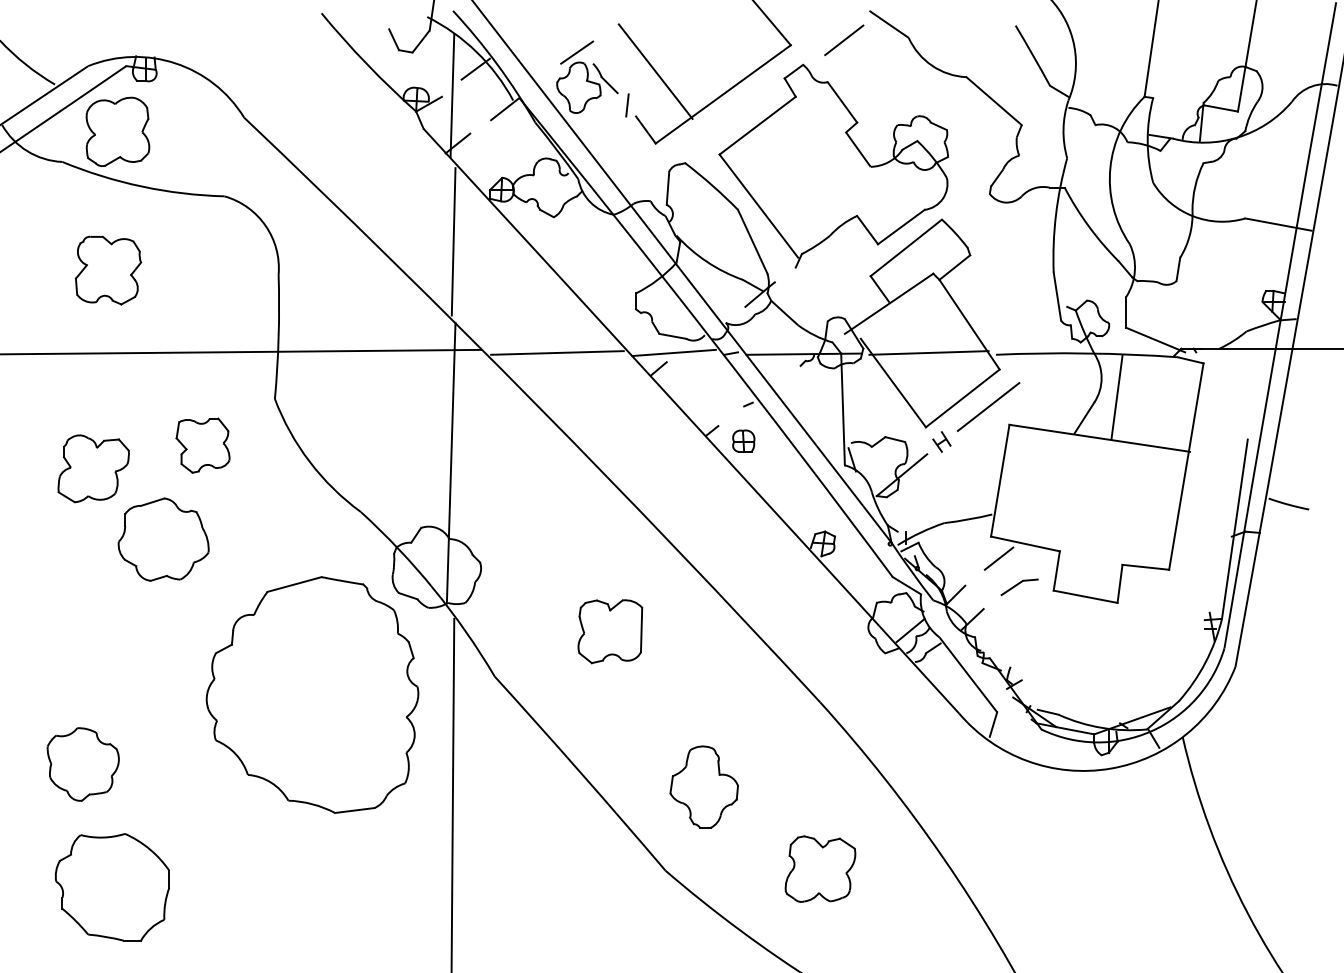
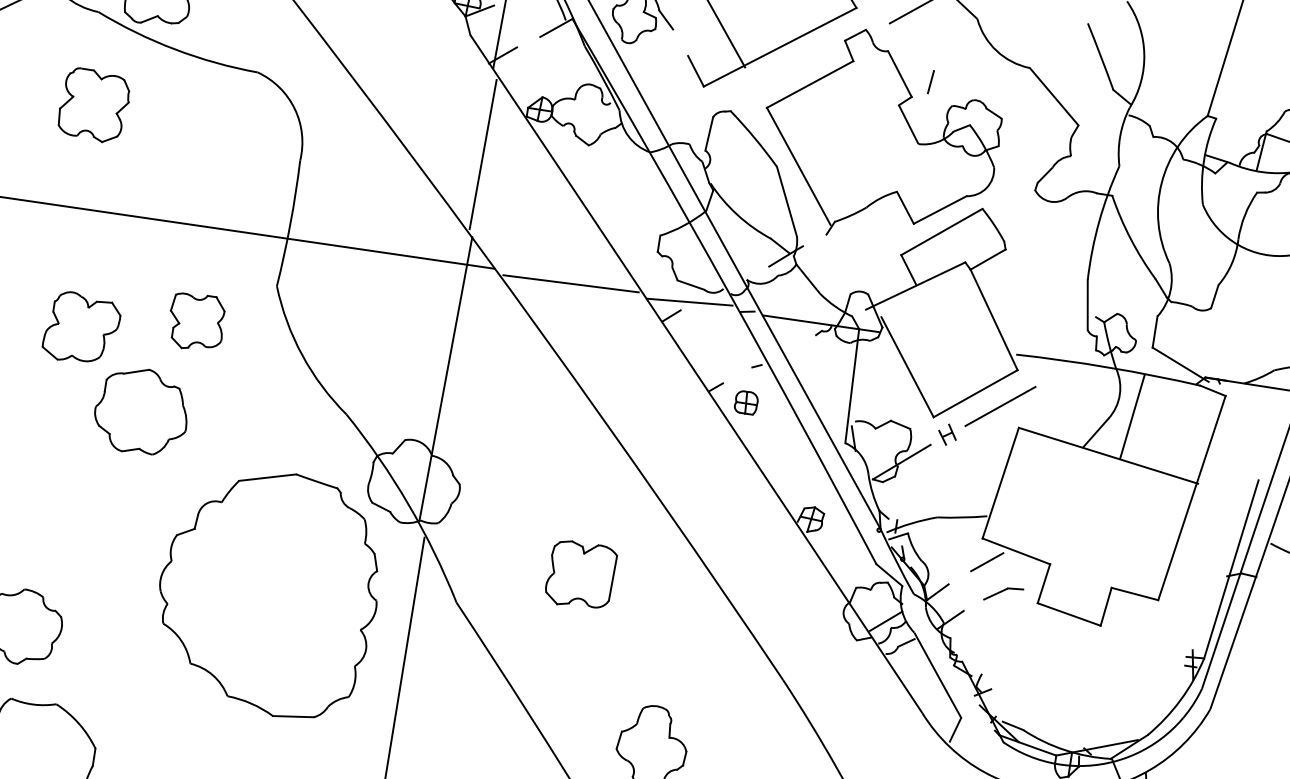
line: (627, 105) -> (930, 82), moved
part: (108, 270) -> (94, 105), moved
line: (928, 352) -> (948, 341), removed

